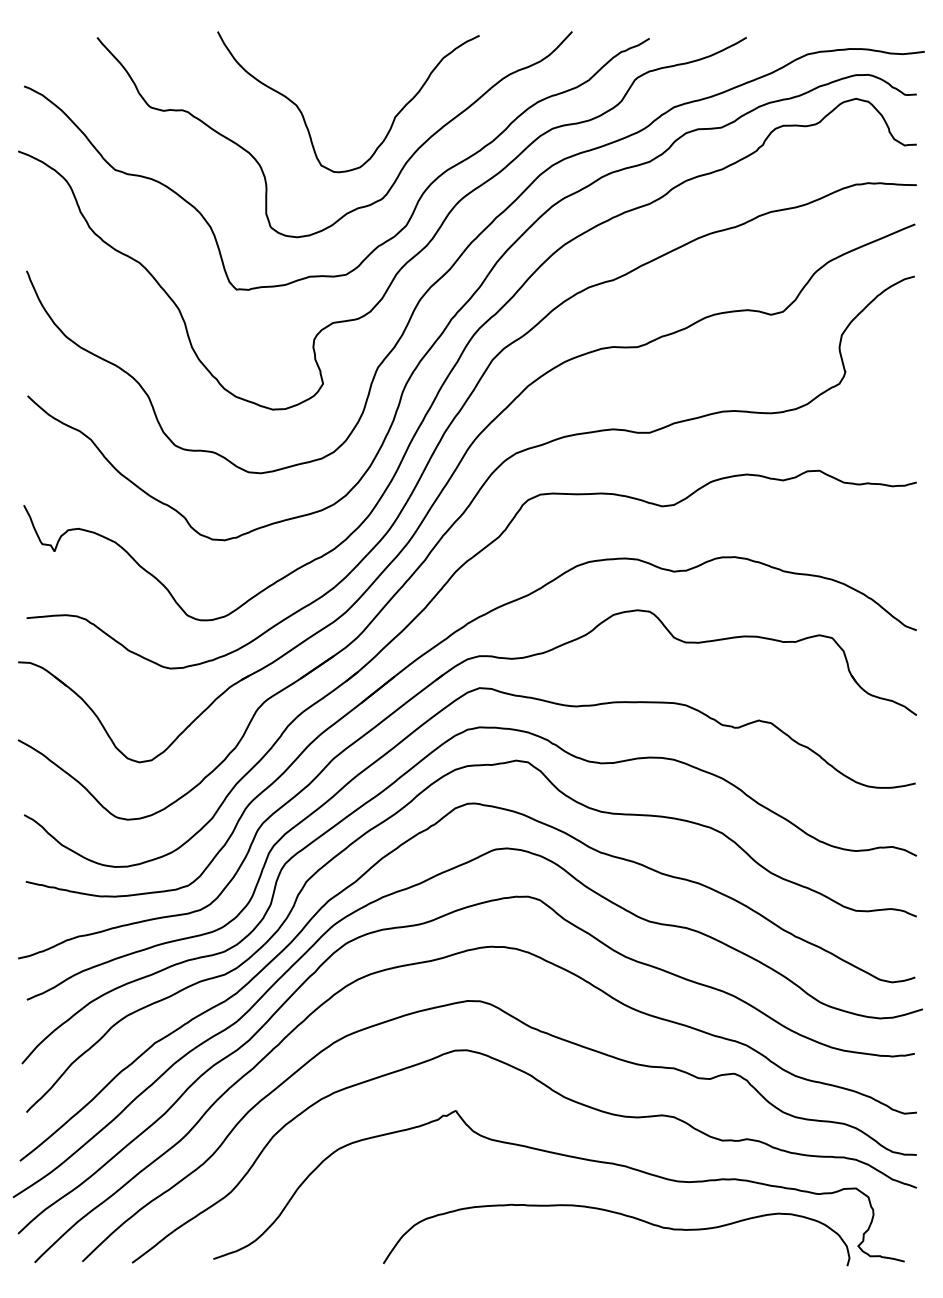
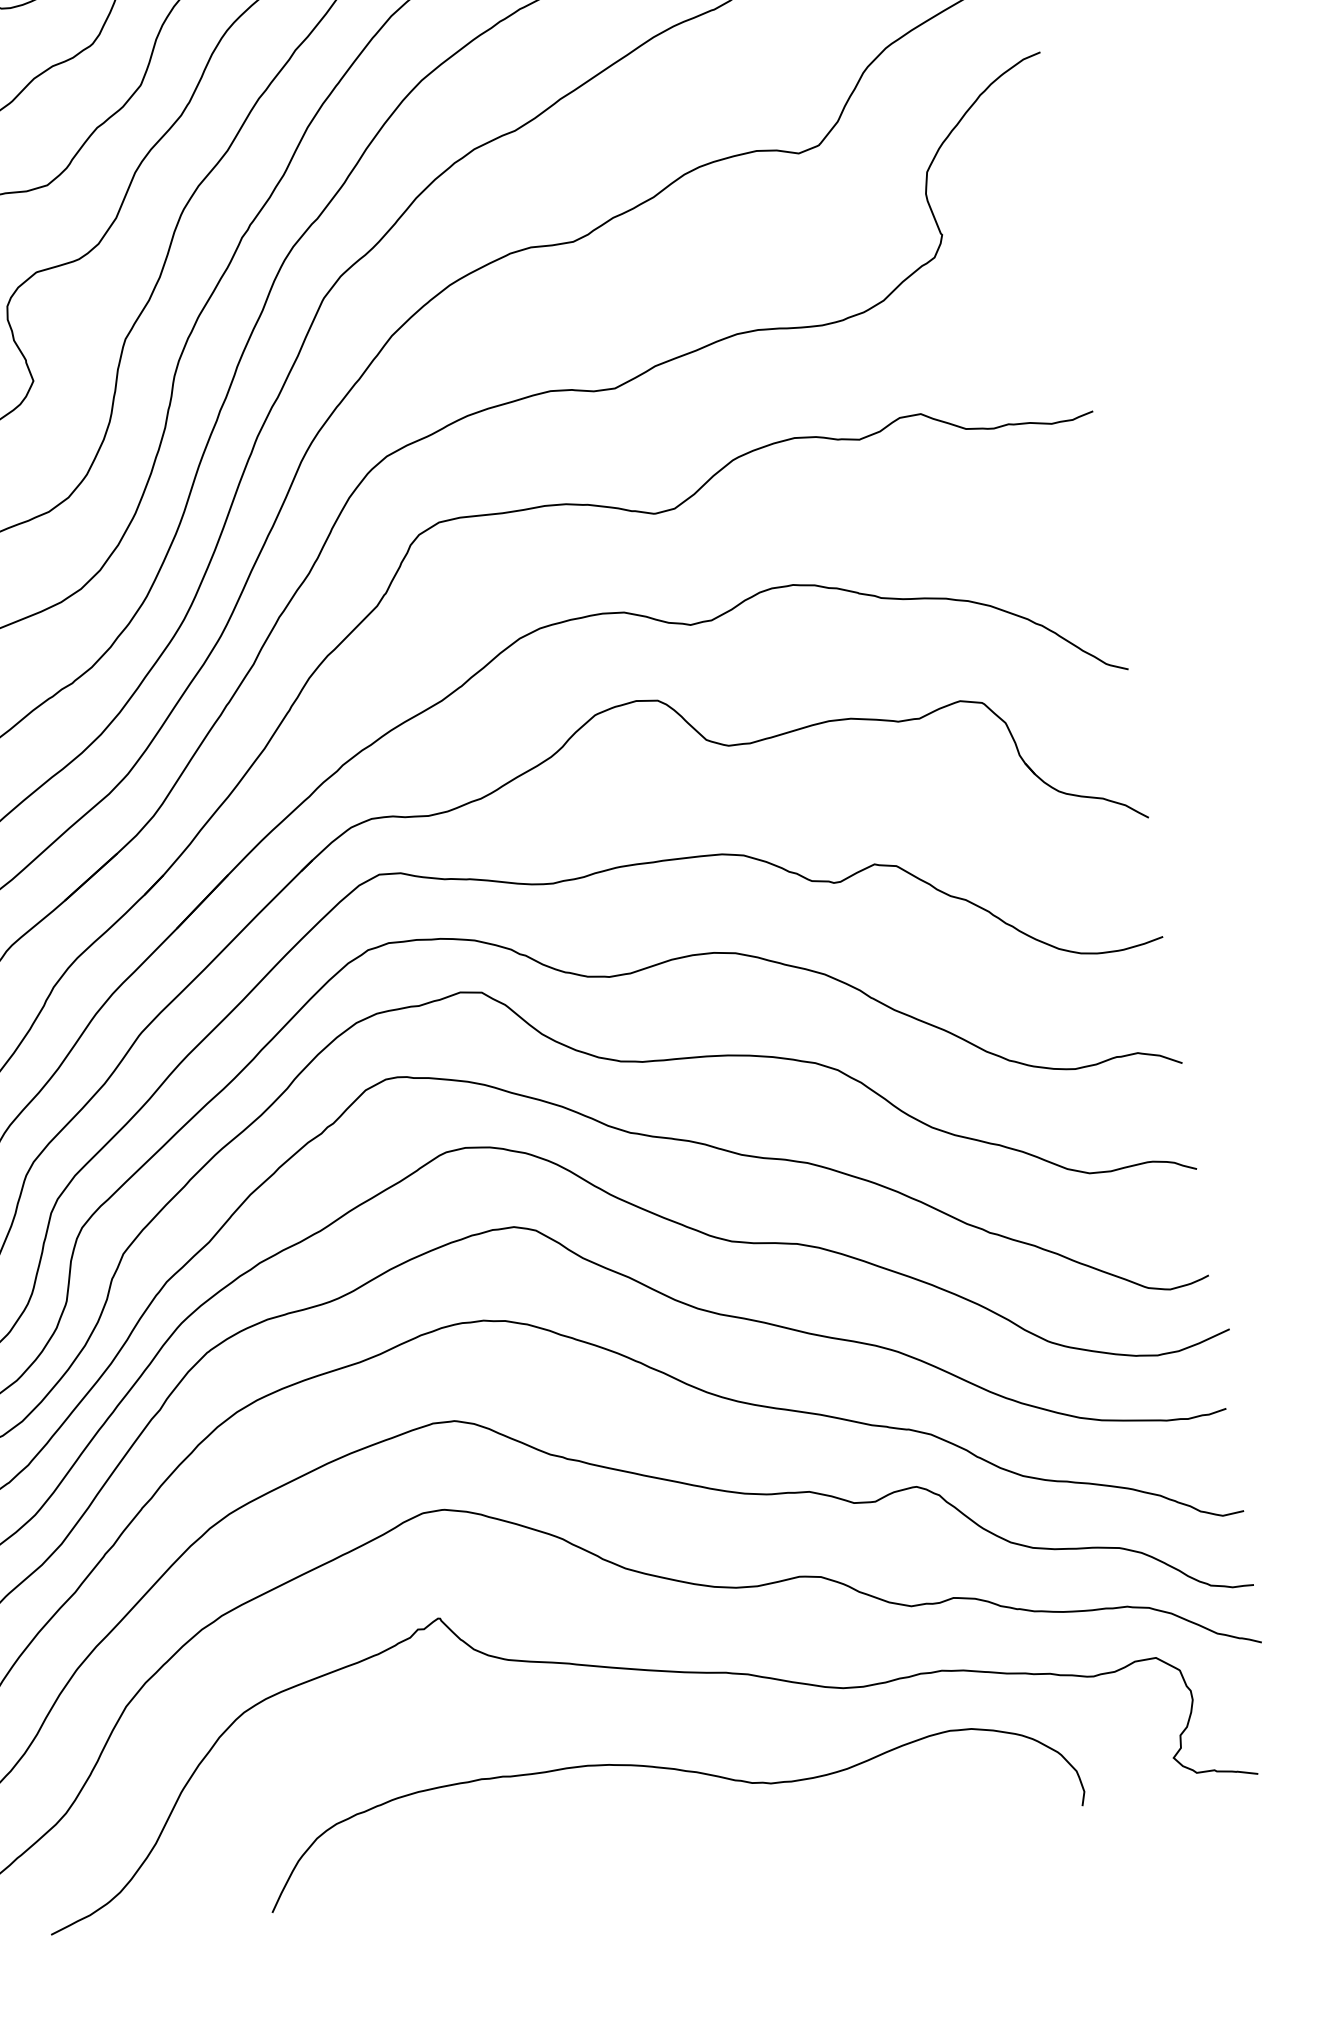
curve: (621, 1215) -> (676, 1771), moved

